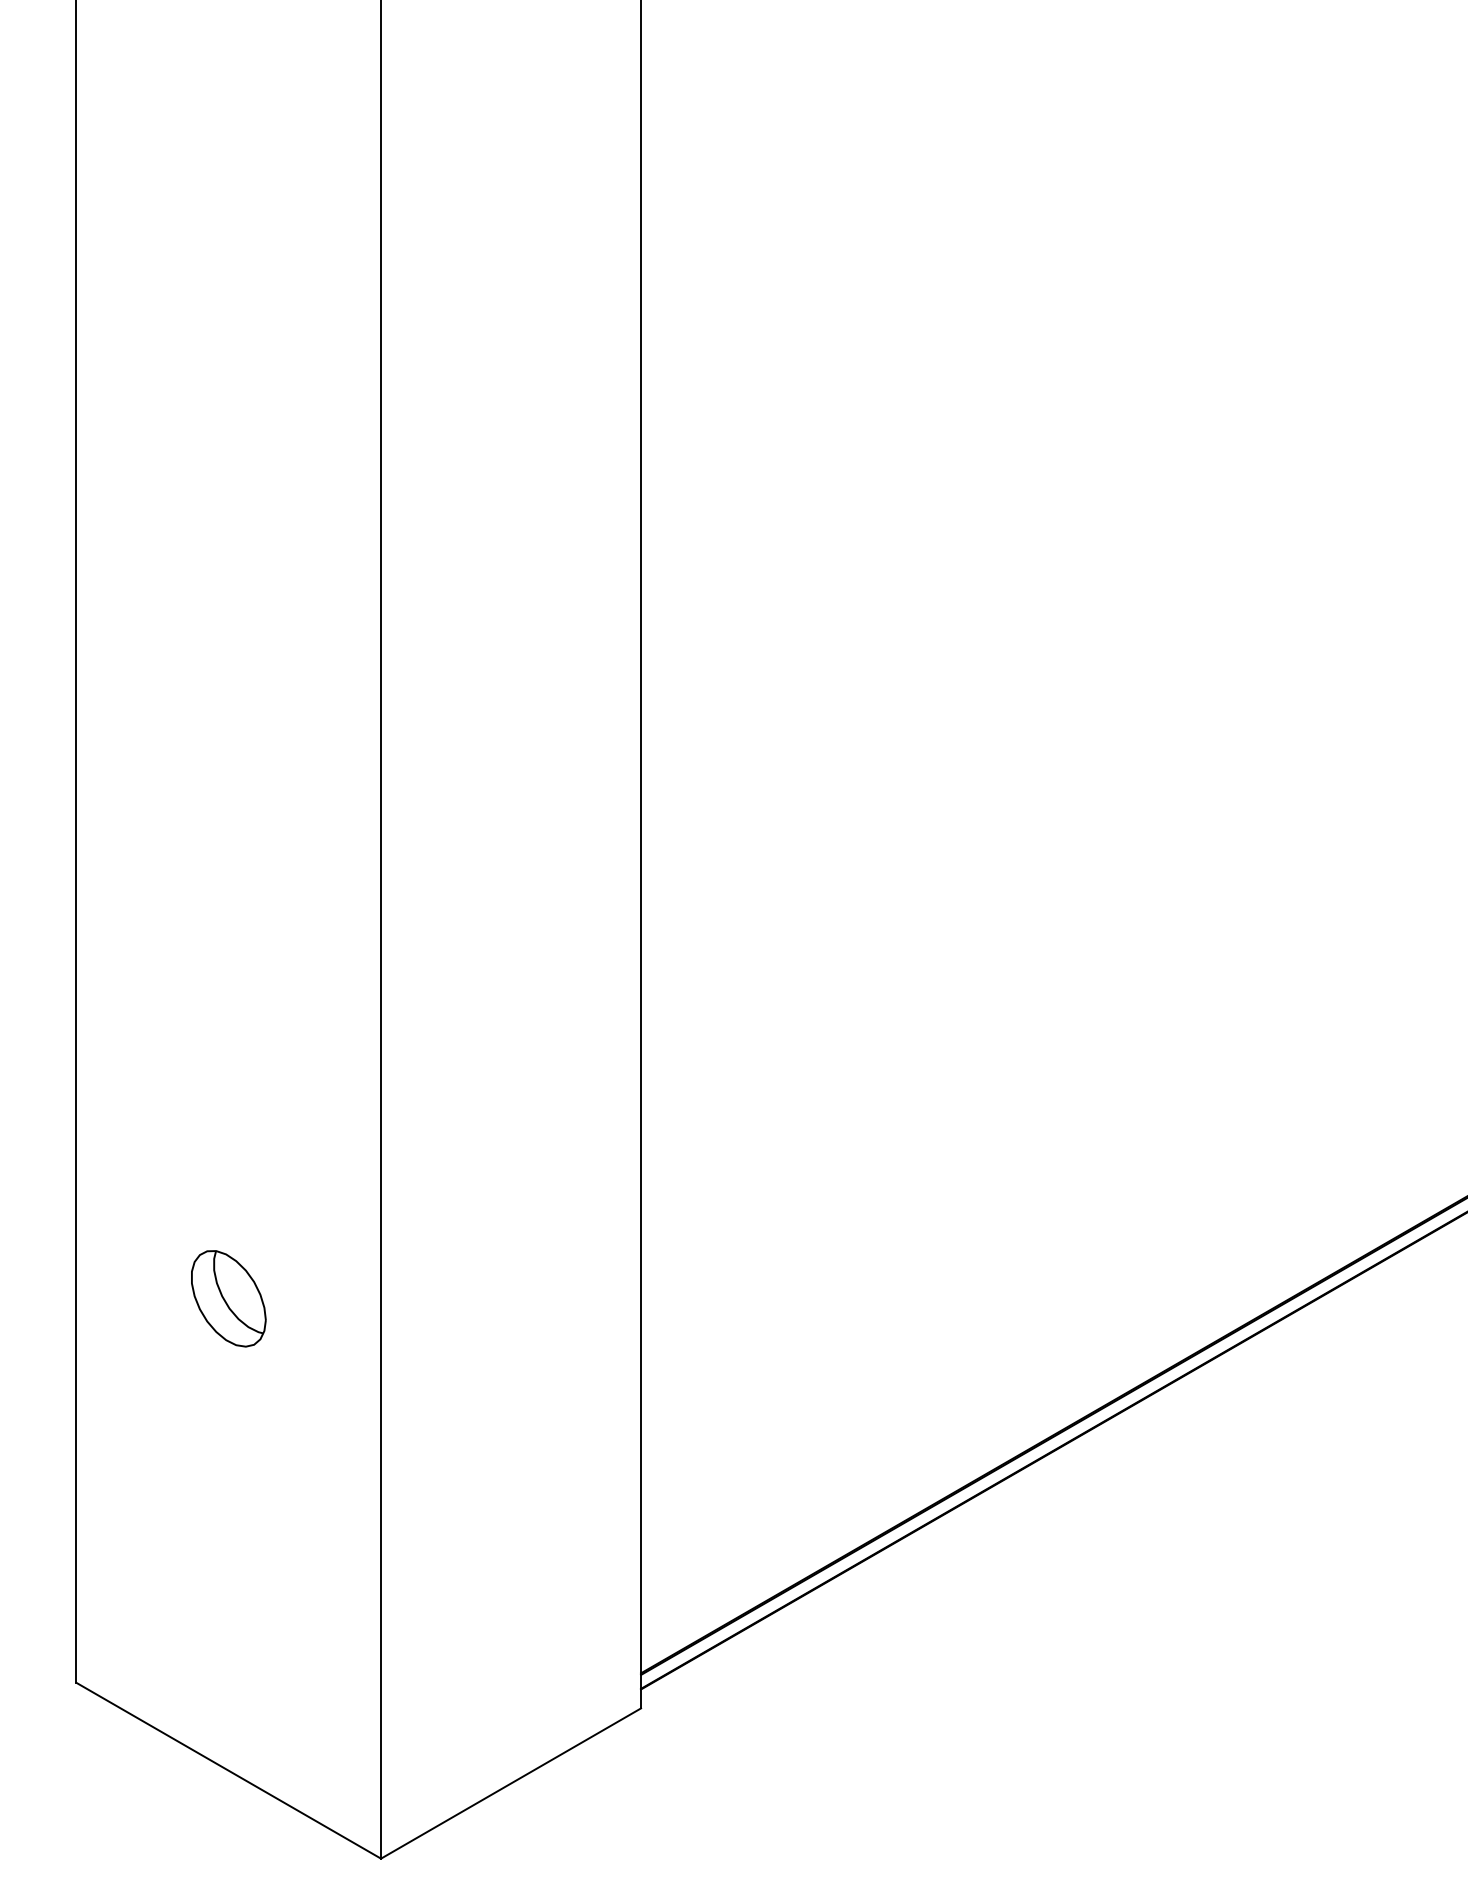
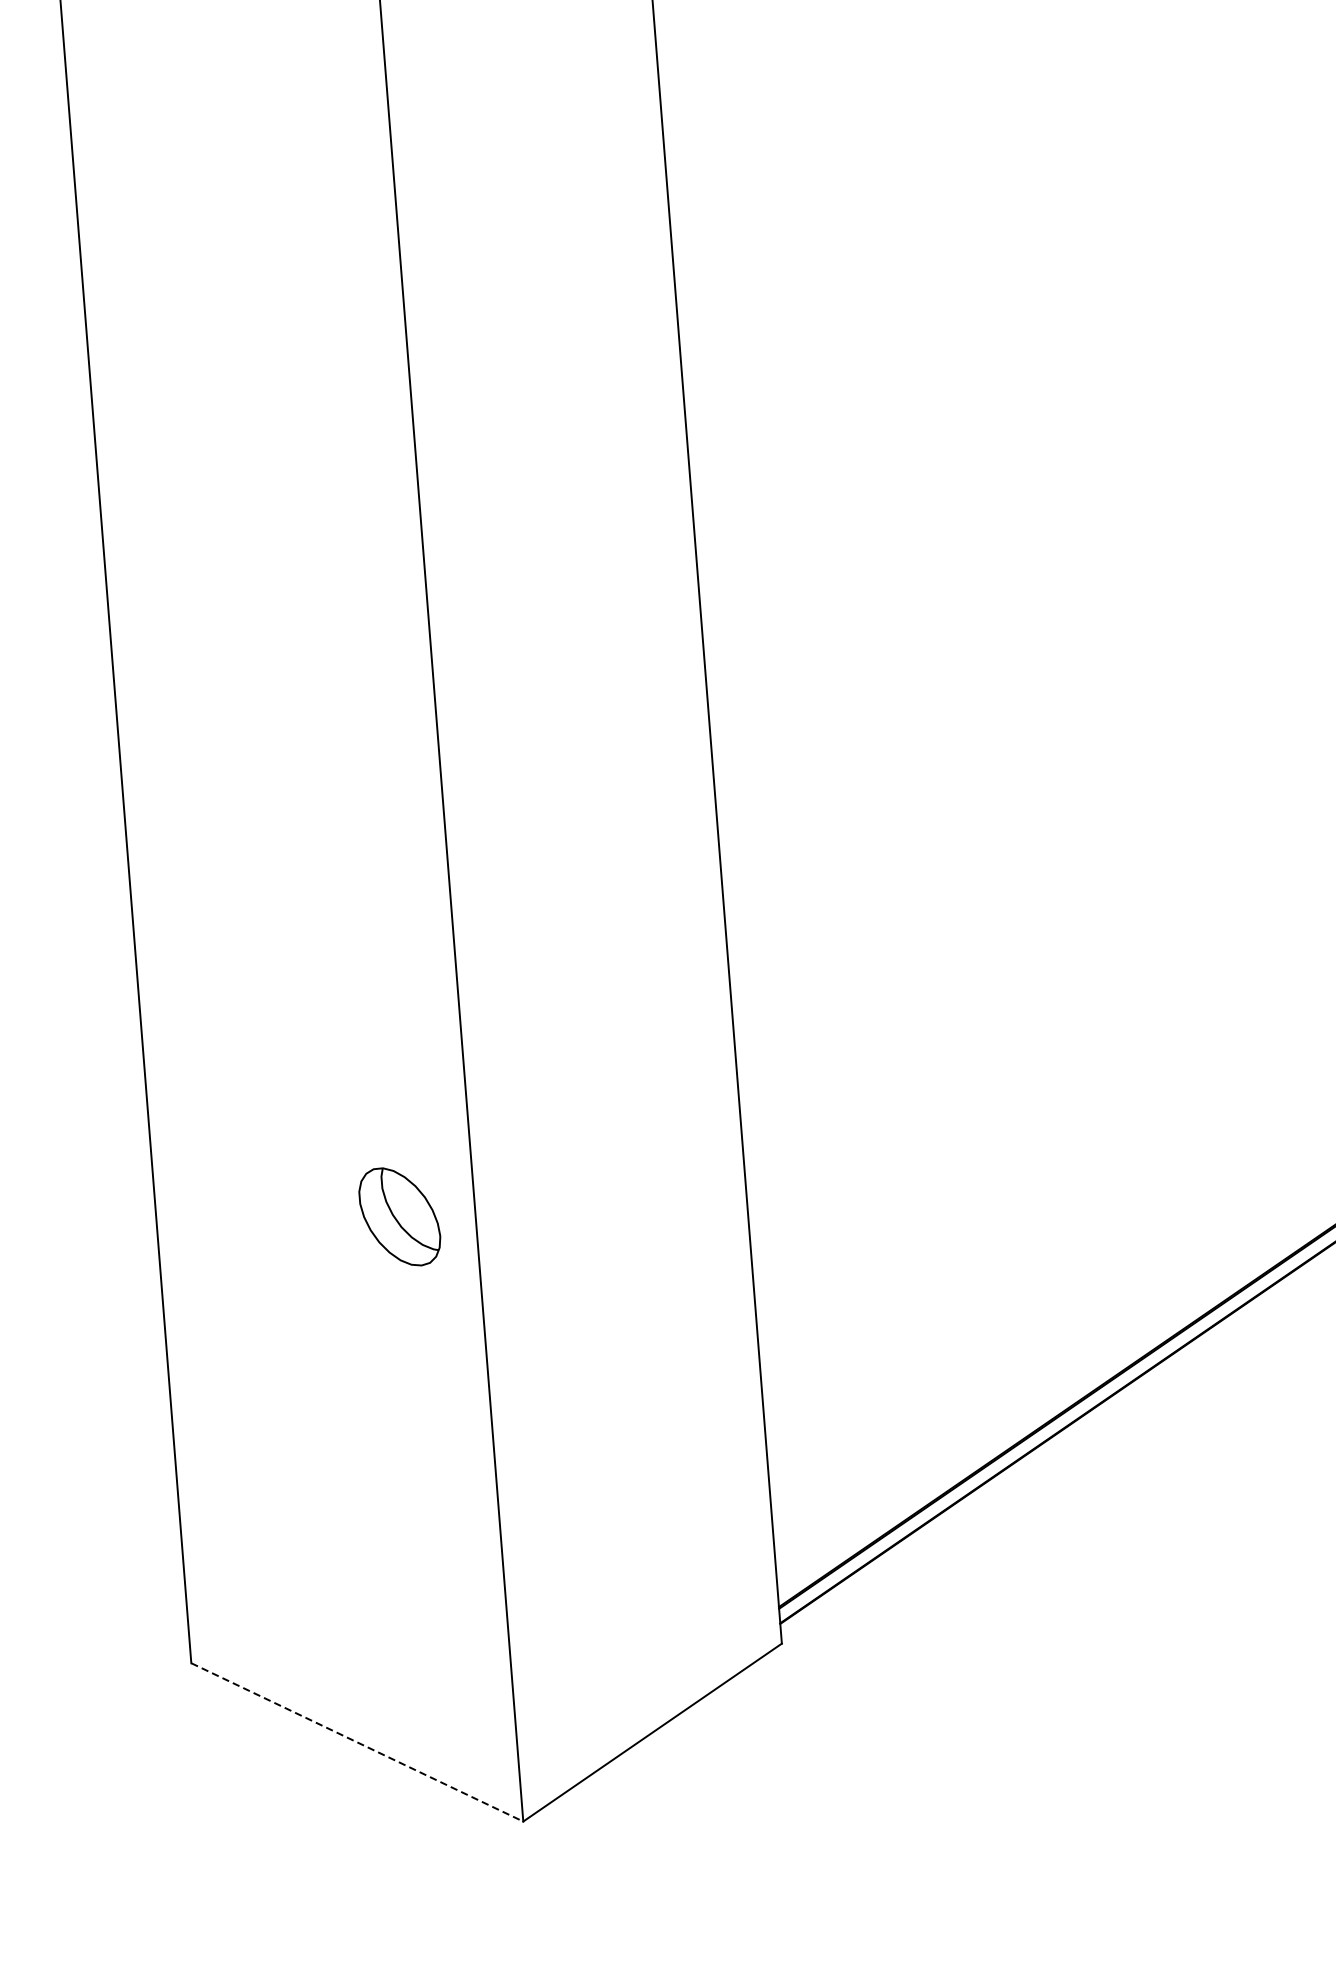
part: (228, 1298) -> (399, 1216), moved
line: (228, 1770) -> (357, 1742), solid -> dashed

